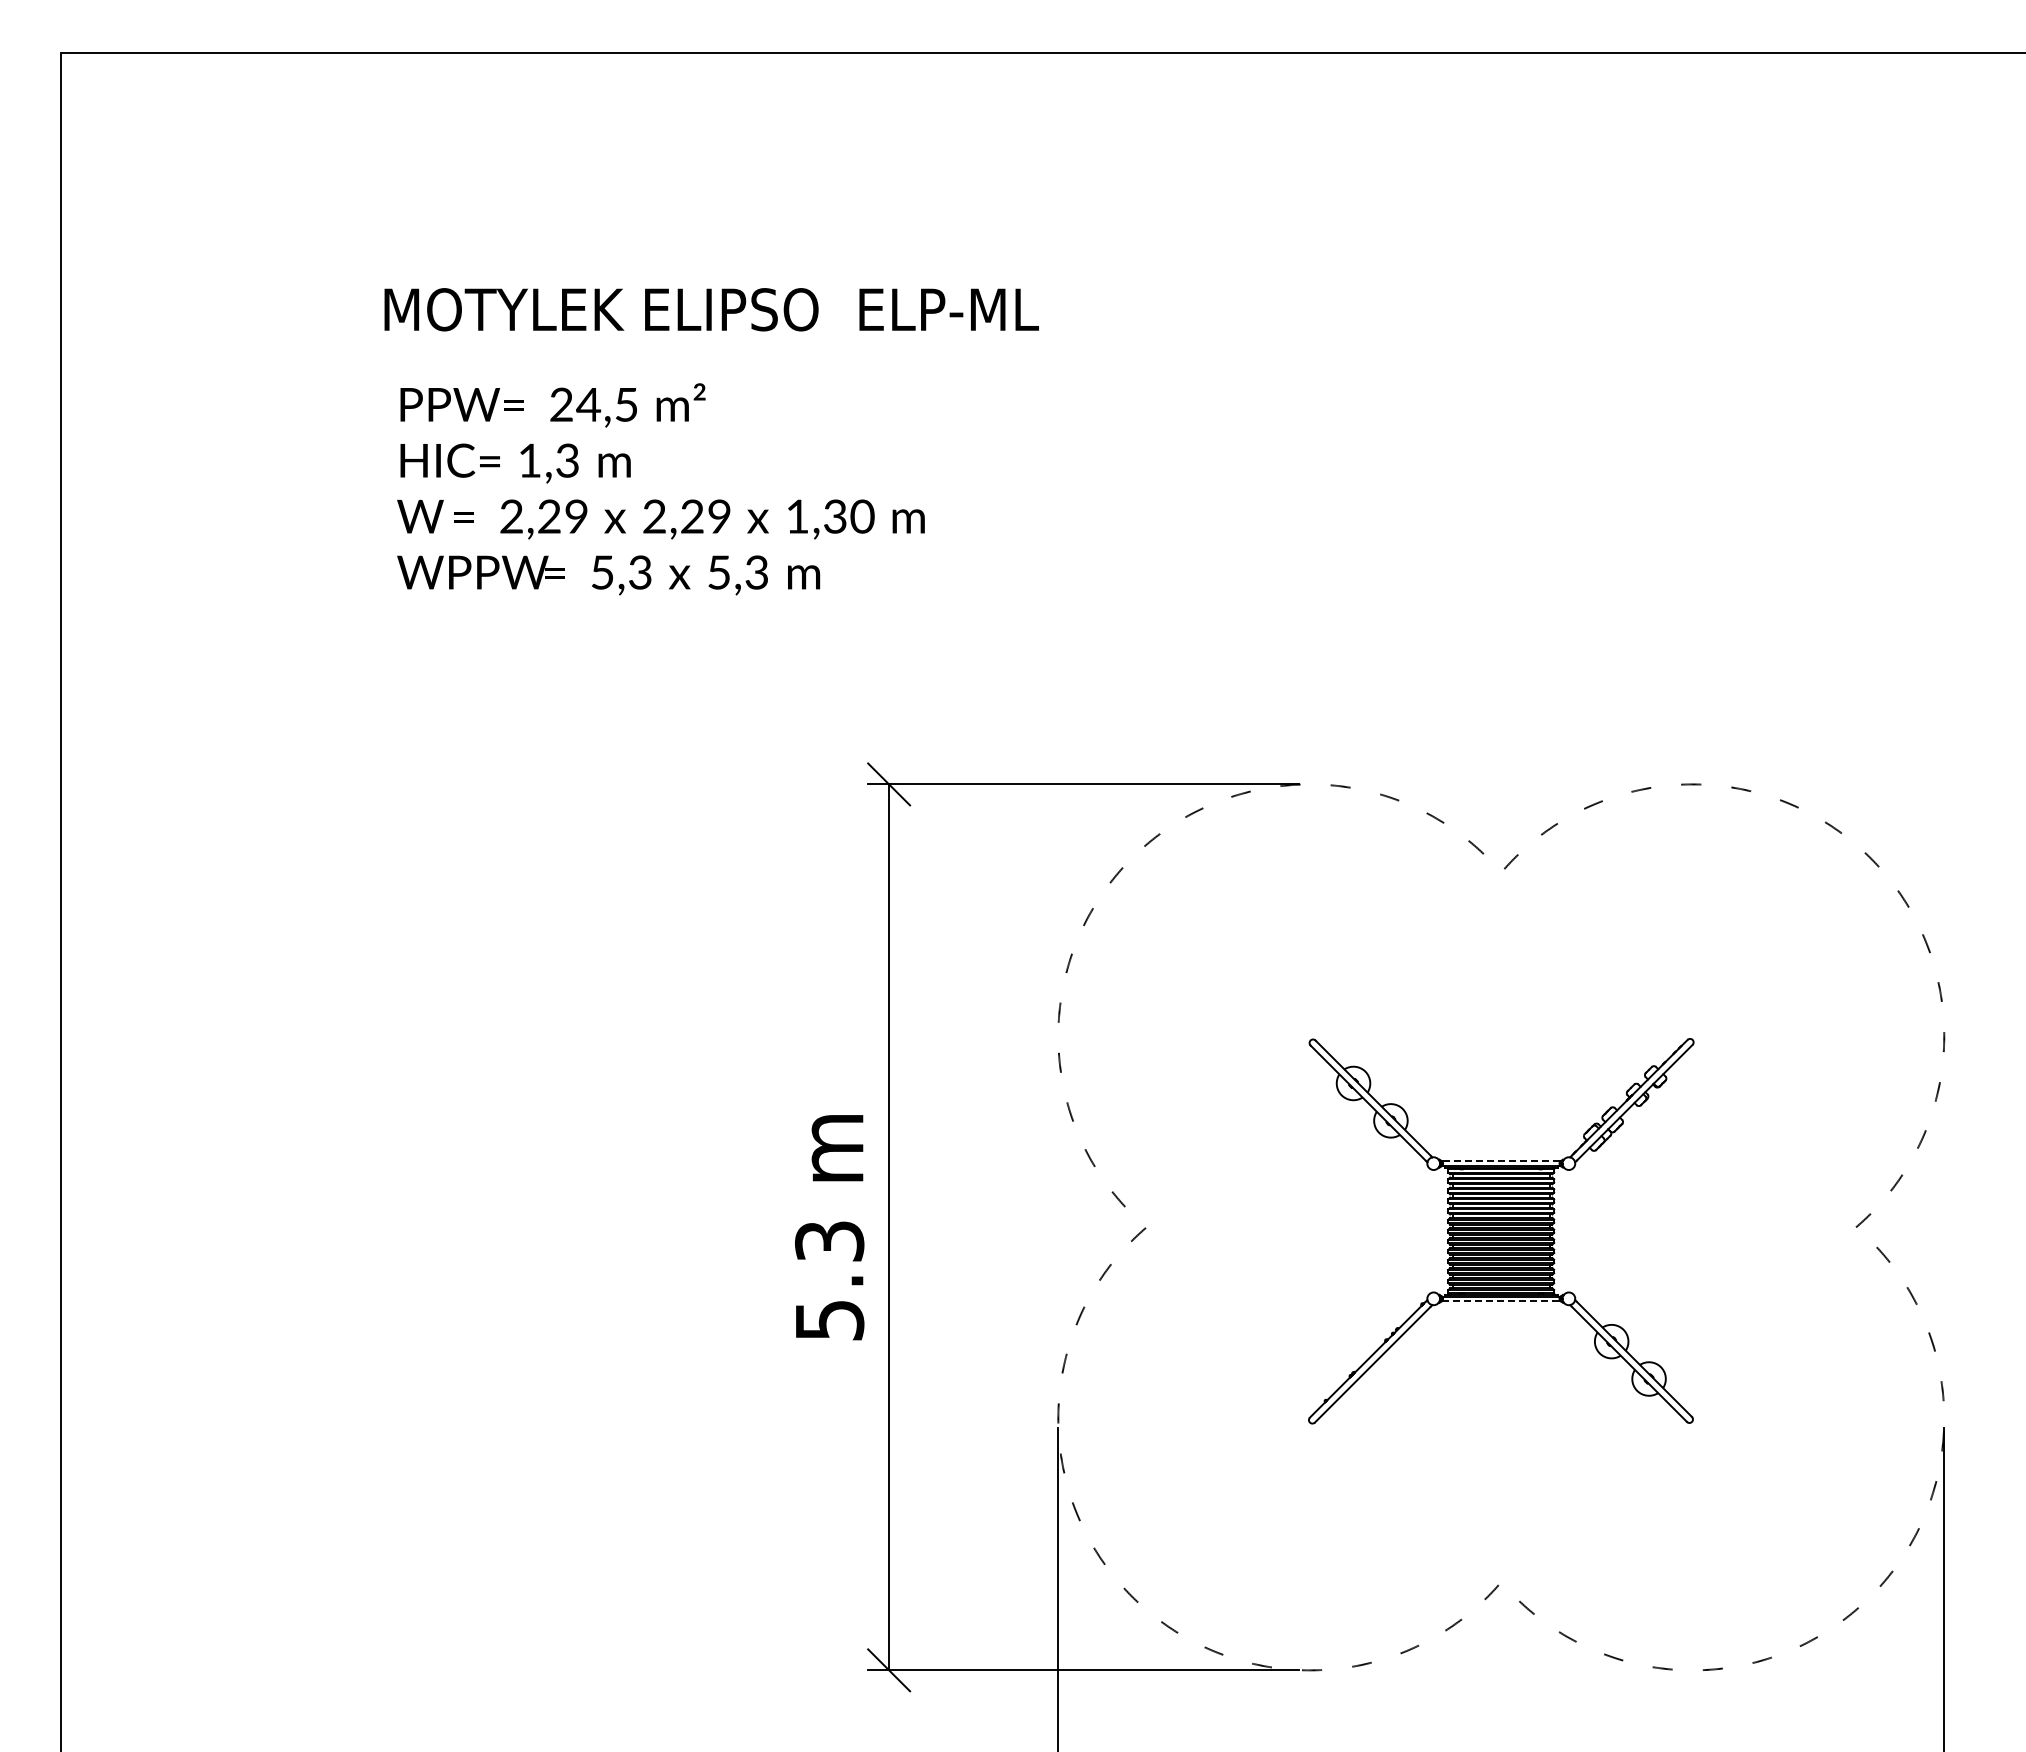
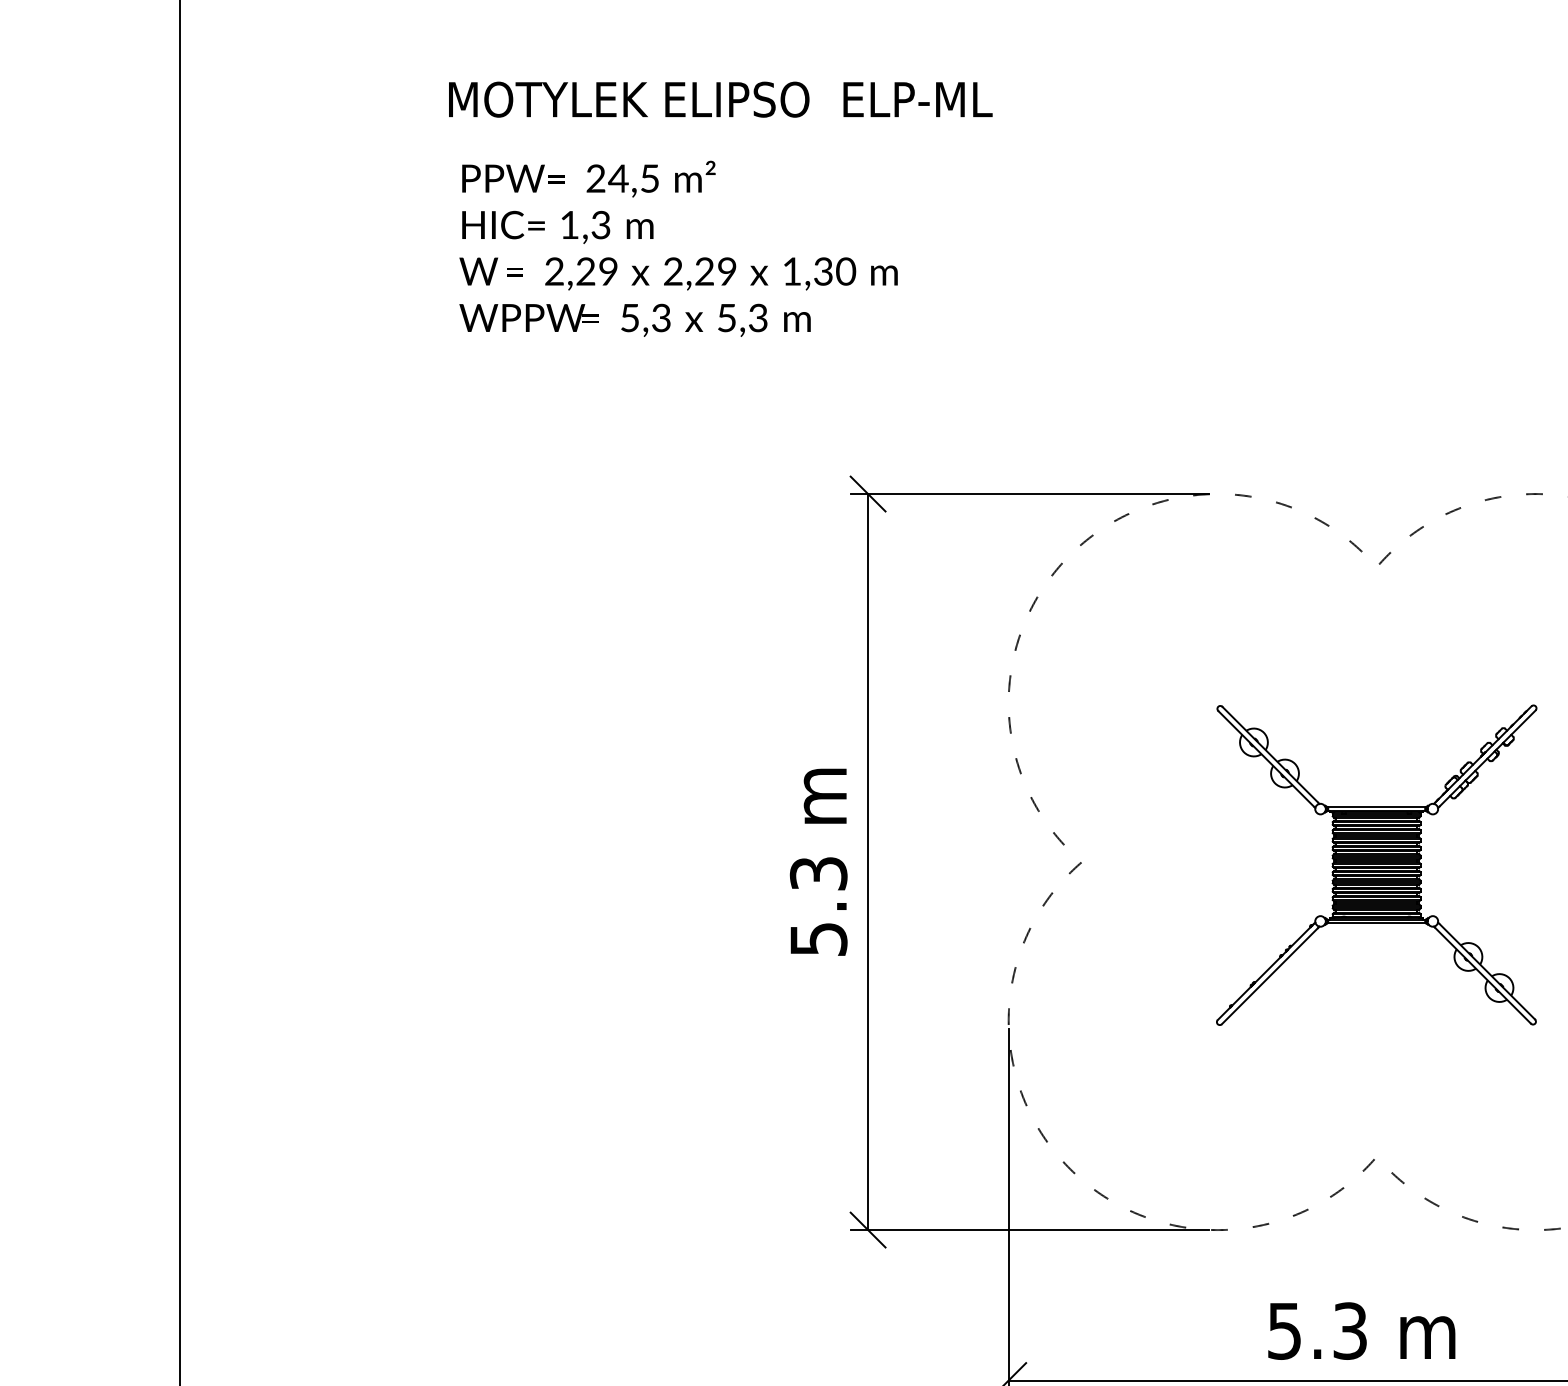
line: (1500, 1161) -> (1376, 807), dashed -> solid
line: (1501, 1301) -> (1376, 923), dashed -> solid

